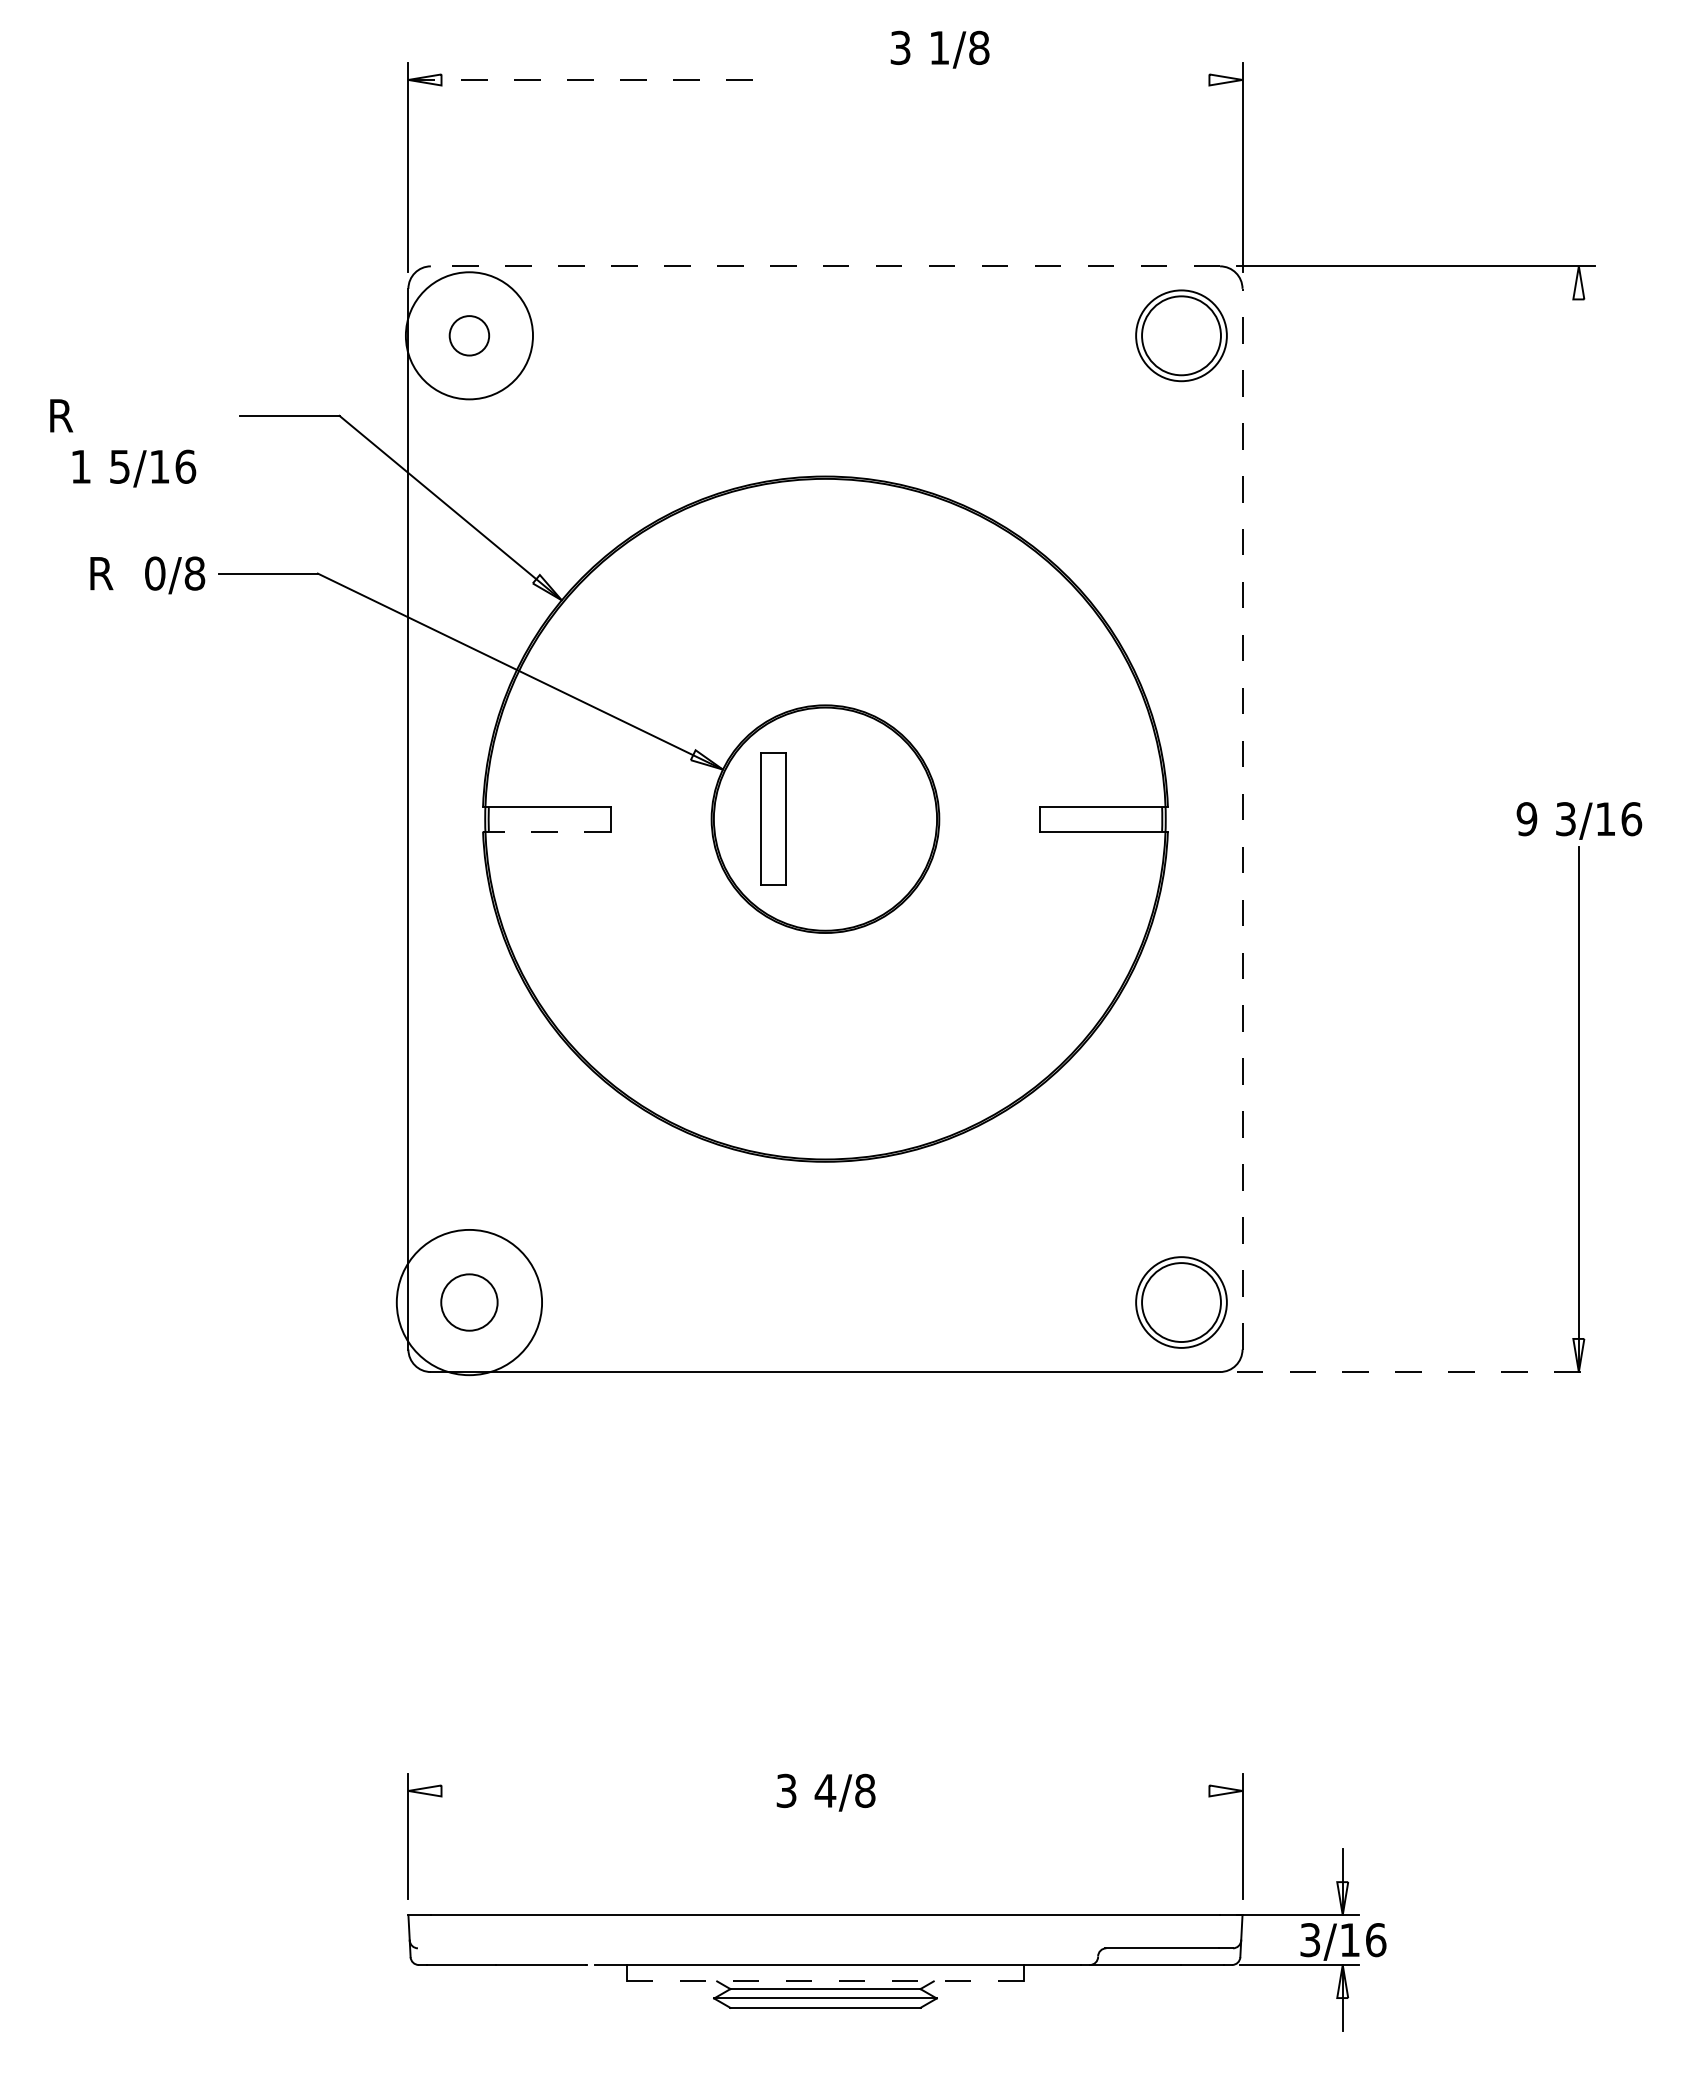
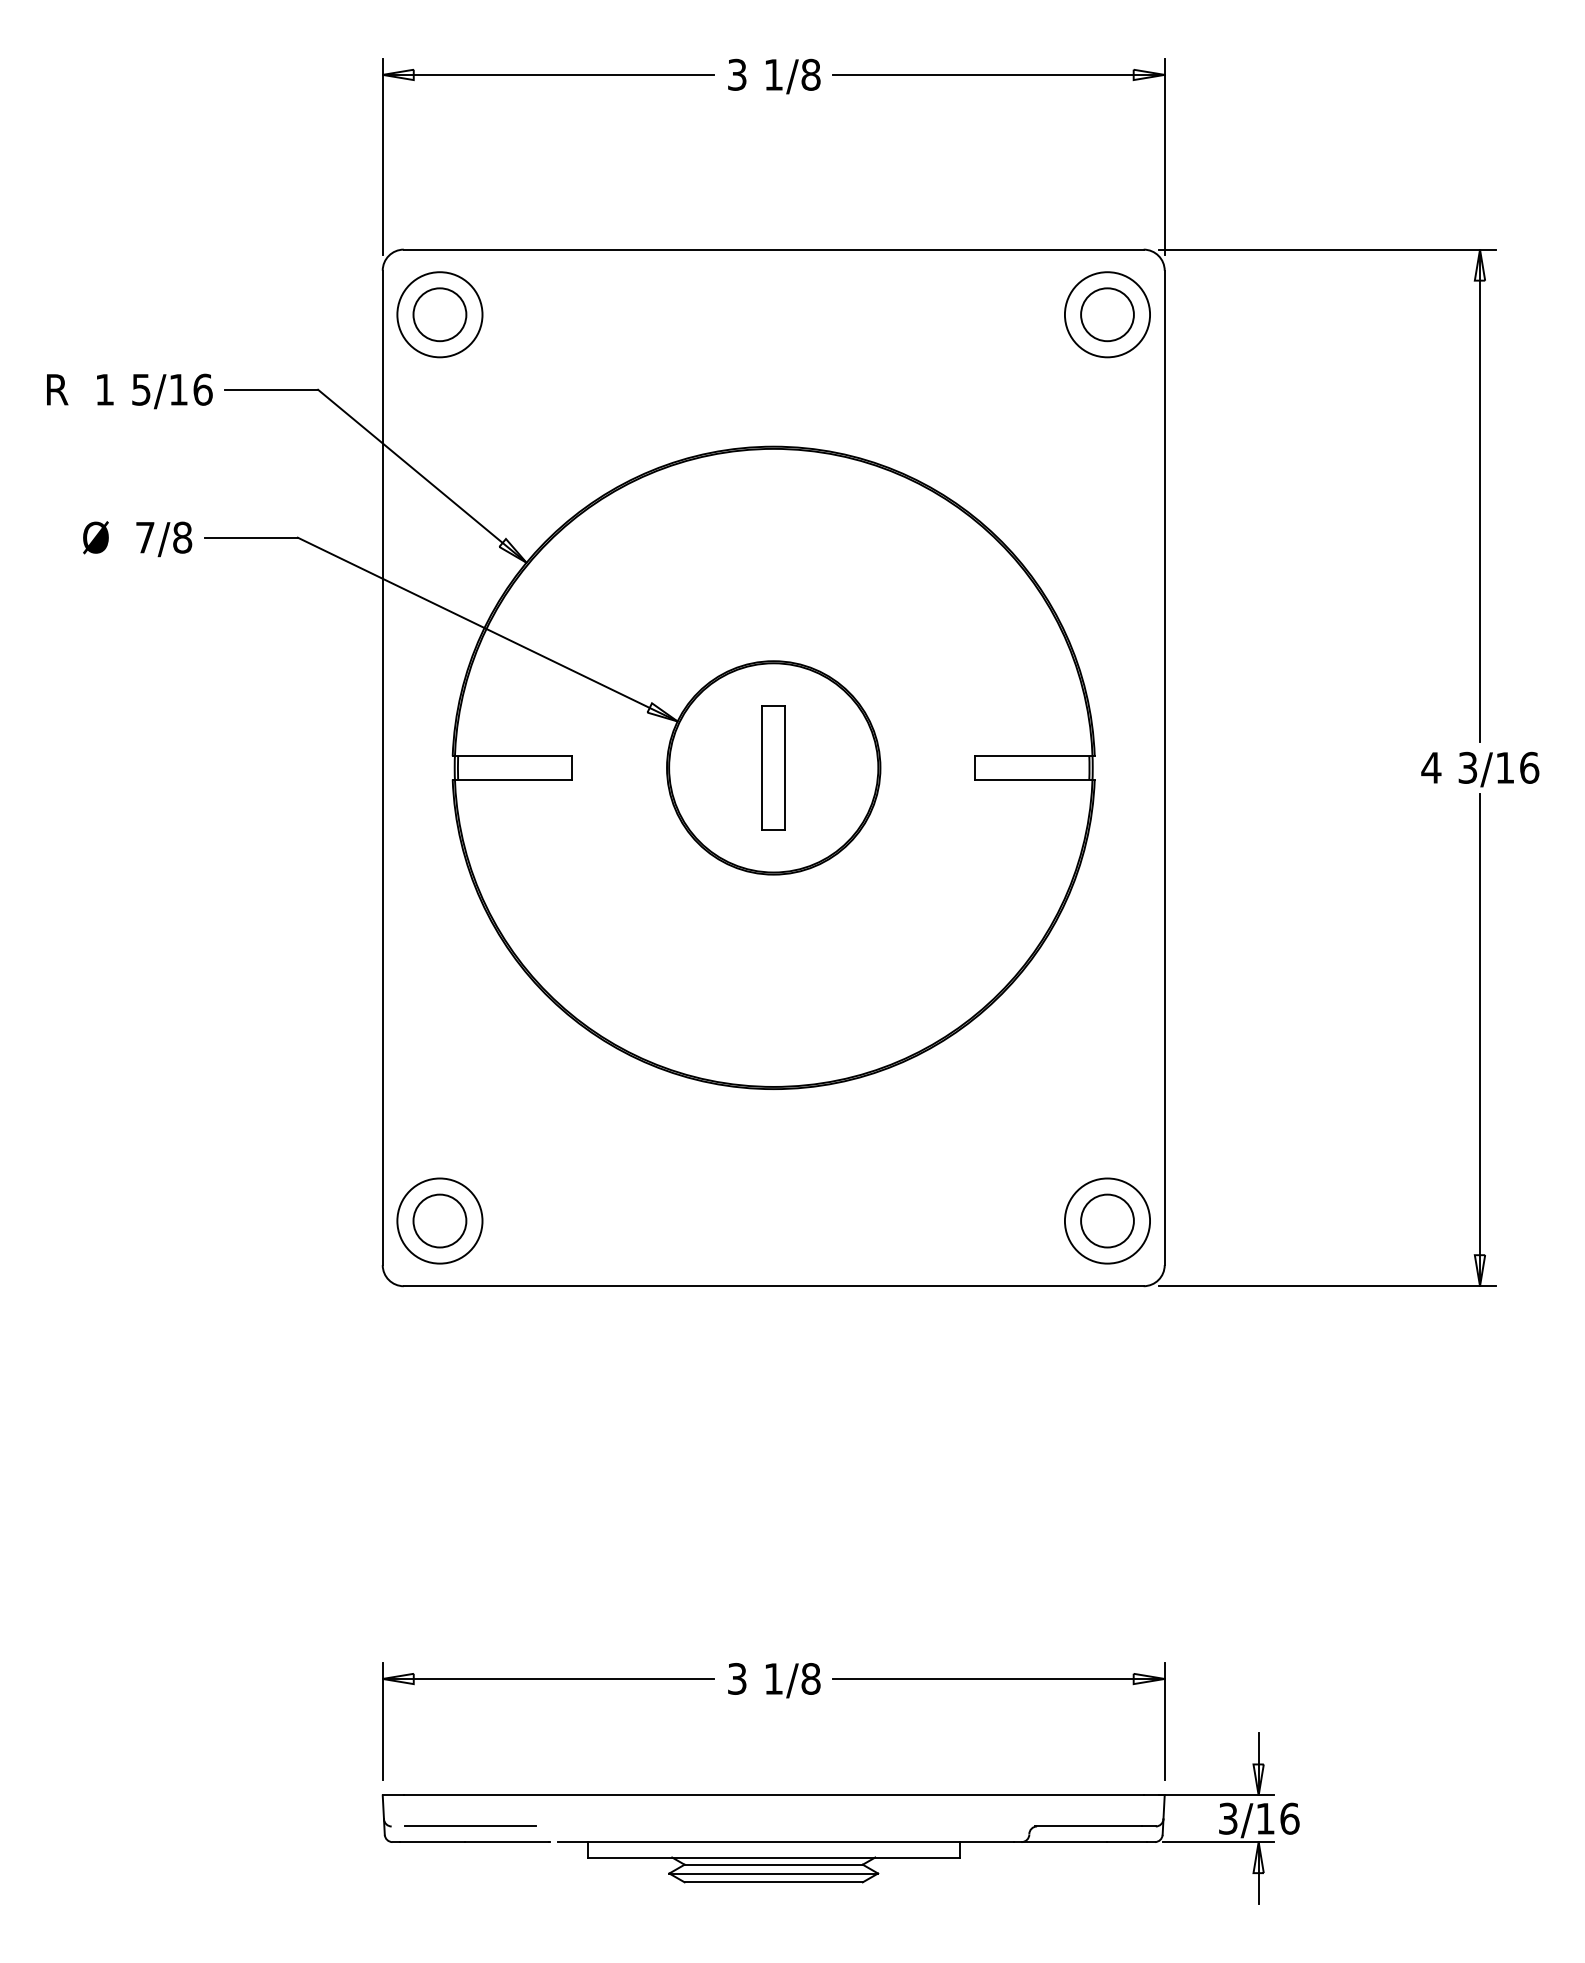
text: (939, 49) -> (773, 76), moved
line: (585, 79) -> (548, 74), dashed -> solid
line: (1065, 79) -> (998, 74), added
line: (825, 266) -> (773, 249), dashed -> solid
circle: (469, 335) -> (440, 314), size x0.71
circle: (469, 335) -> (440, 314), size x1.43
circle: (1181, 335) -> (1107, 314), size x0.71
text: (134, 468) -> (155, 391), moved
line: (1578, 528) -> (1479, 495), added
text: (102, 573) -> (95, 537), R -> Ø
text: (155, 573) -> (145, 537), 0/8 -> 7/8
part: (773, 818) -> (773, 767), moved
line: (1242, 818) -> (1164, 767), dashed -> solid
text: (1526, 819) -> (1430, 768), 9 -> 4
line: (546, 831) -> (512, 779), dashed -> solid
circle: (469, 1302) -> (440, 1221), size x0.62
circle: (1181, 1302) -> (1107, 1221), size x0.71
line: (1416, 1372) -> (1327, 1286), dashed -> solid
line: (585, 1790) -> (548, 1678), added
text: (825, 1790) -> (773, 1678), 4/8 -> 1/8
line: (1065, 1790) -> (998, 1678), added
line: (502, 1948) -> (470, 1826), added
line: (825, 1981) -> (773, 1857), dashed -> solid

